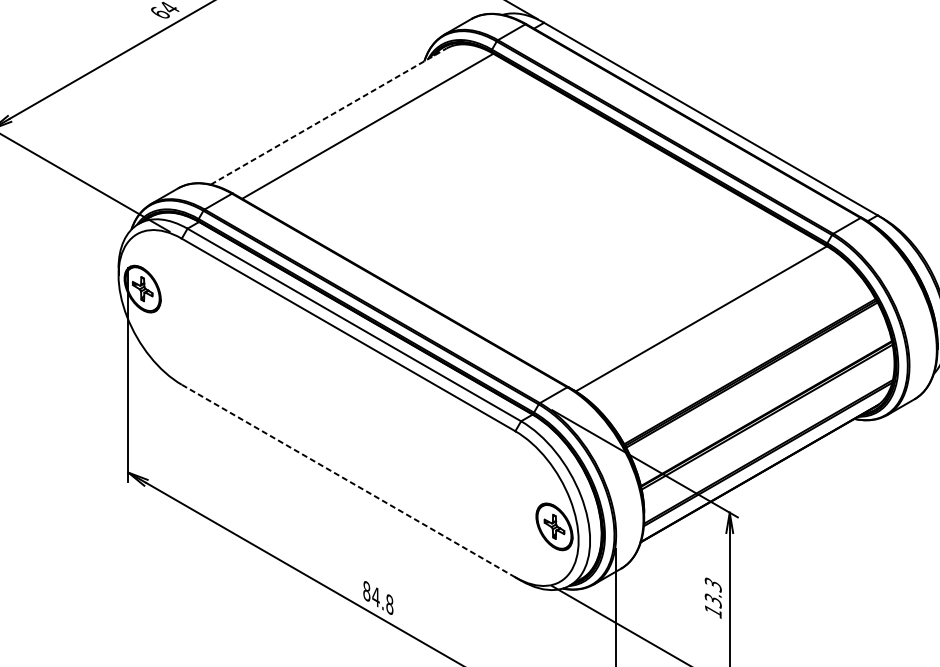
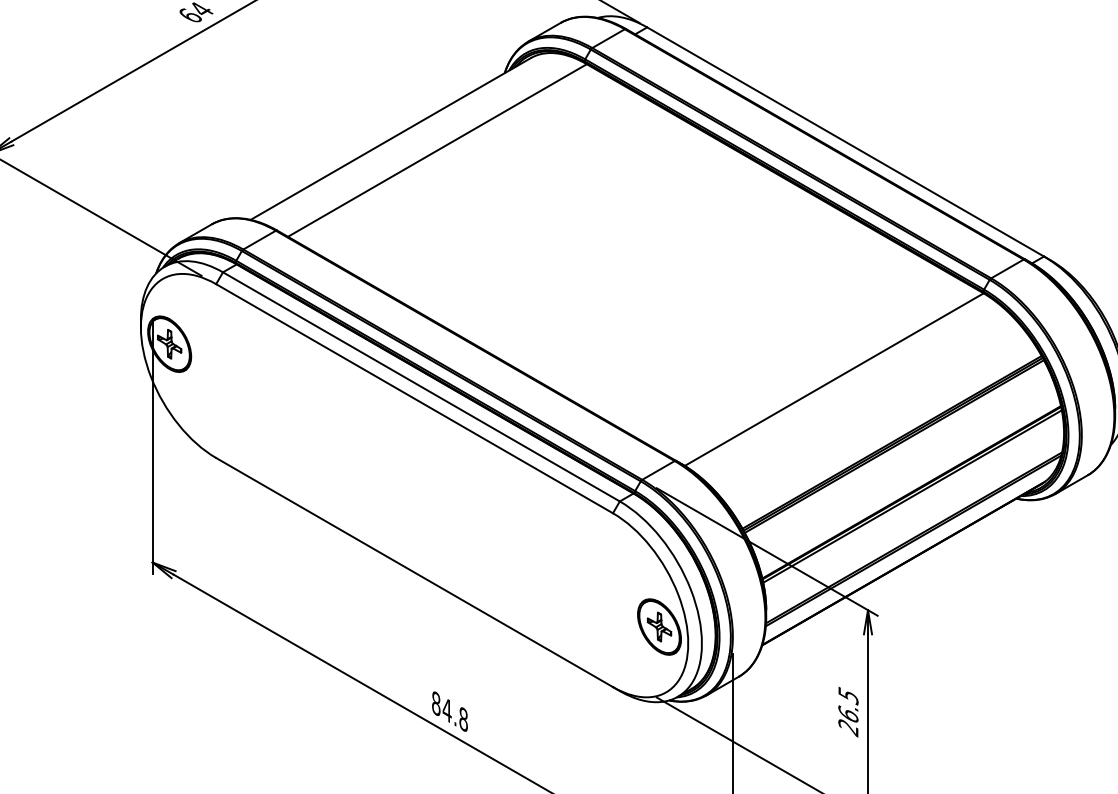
line: (328, 116) -> (390, 138), dashed -> solid
line: (348, 481) -> (414, 572), dashed -> solid
text: (713, 597) -> (848, 711), 13.3 -> 26.5

